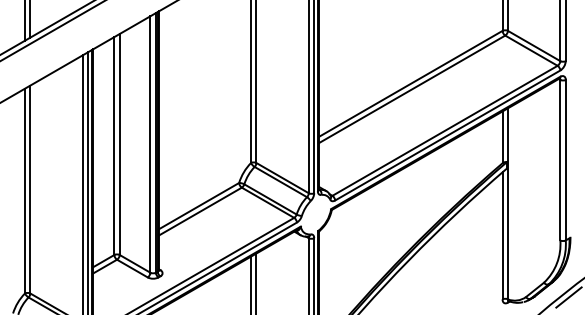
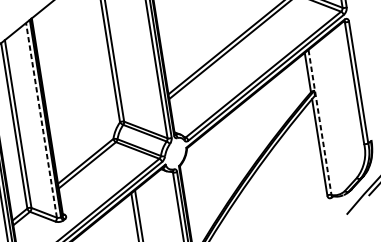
line: (150, 144) -> (41, 120), solid -> dashed
line: (507, 203) -> (319, 122), solid -> dashed

